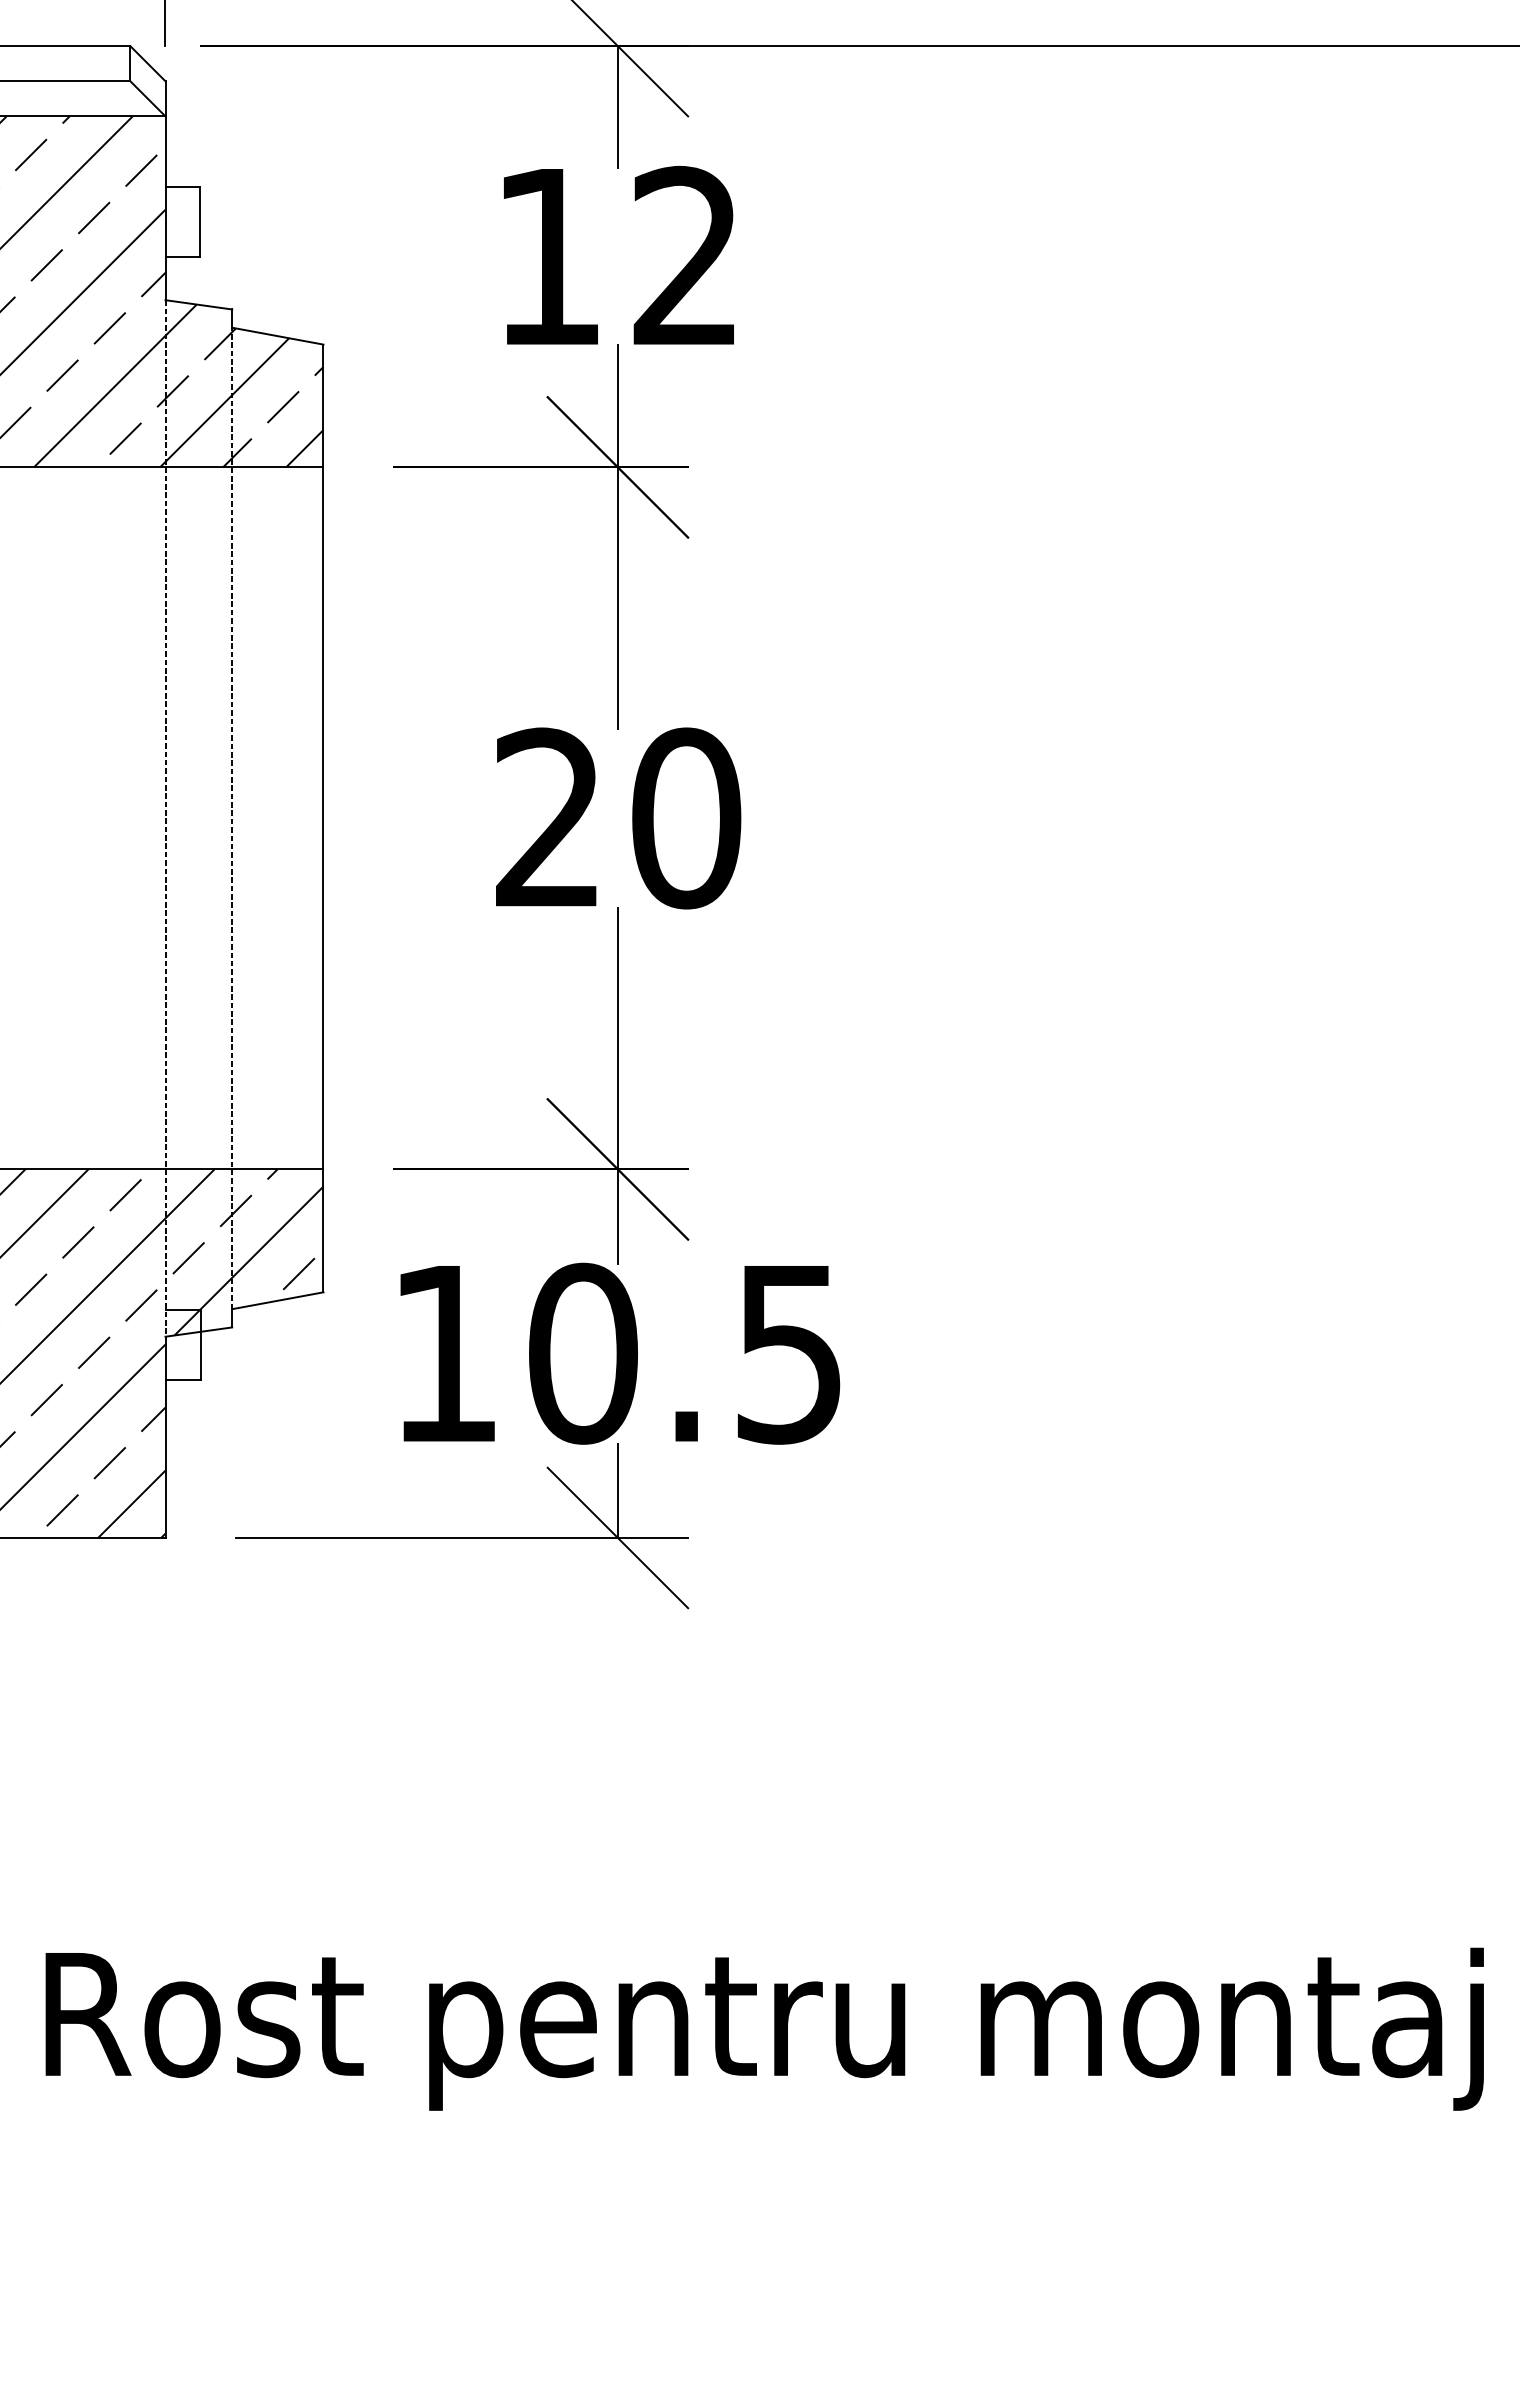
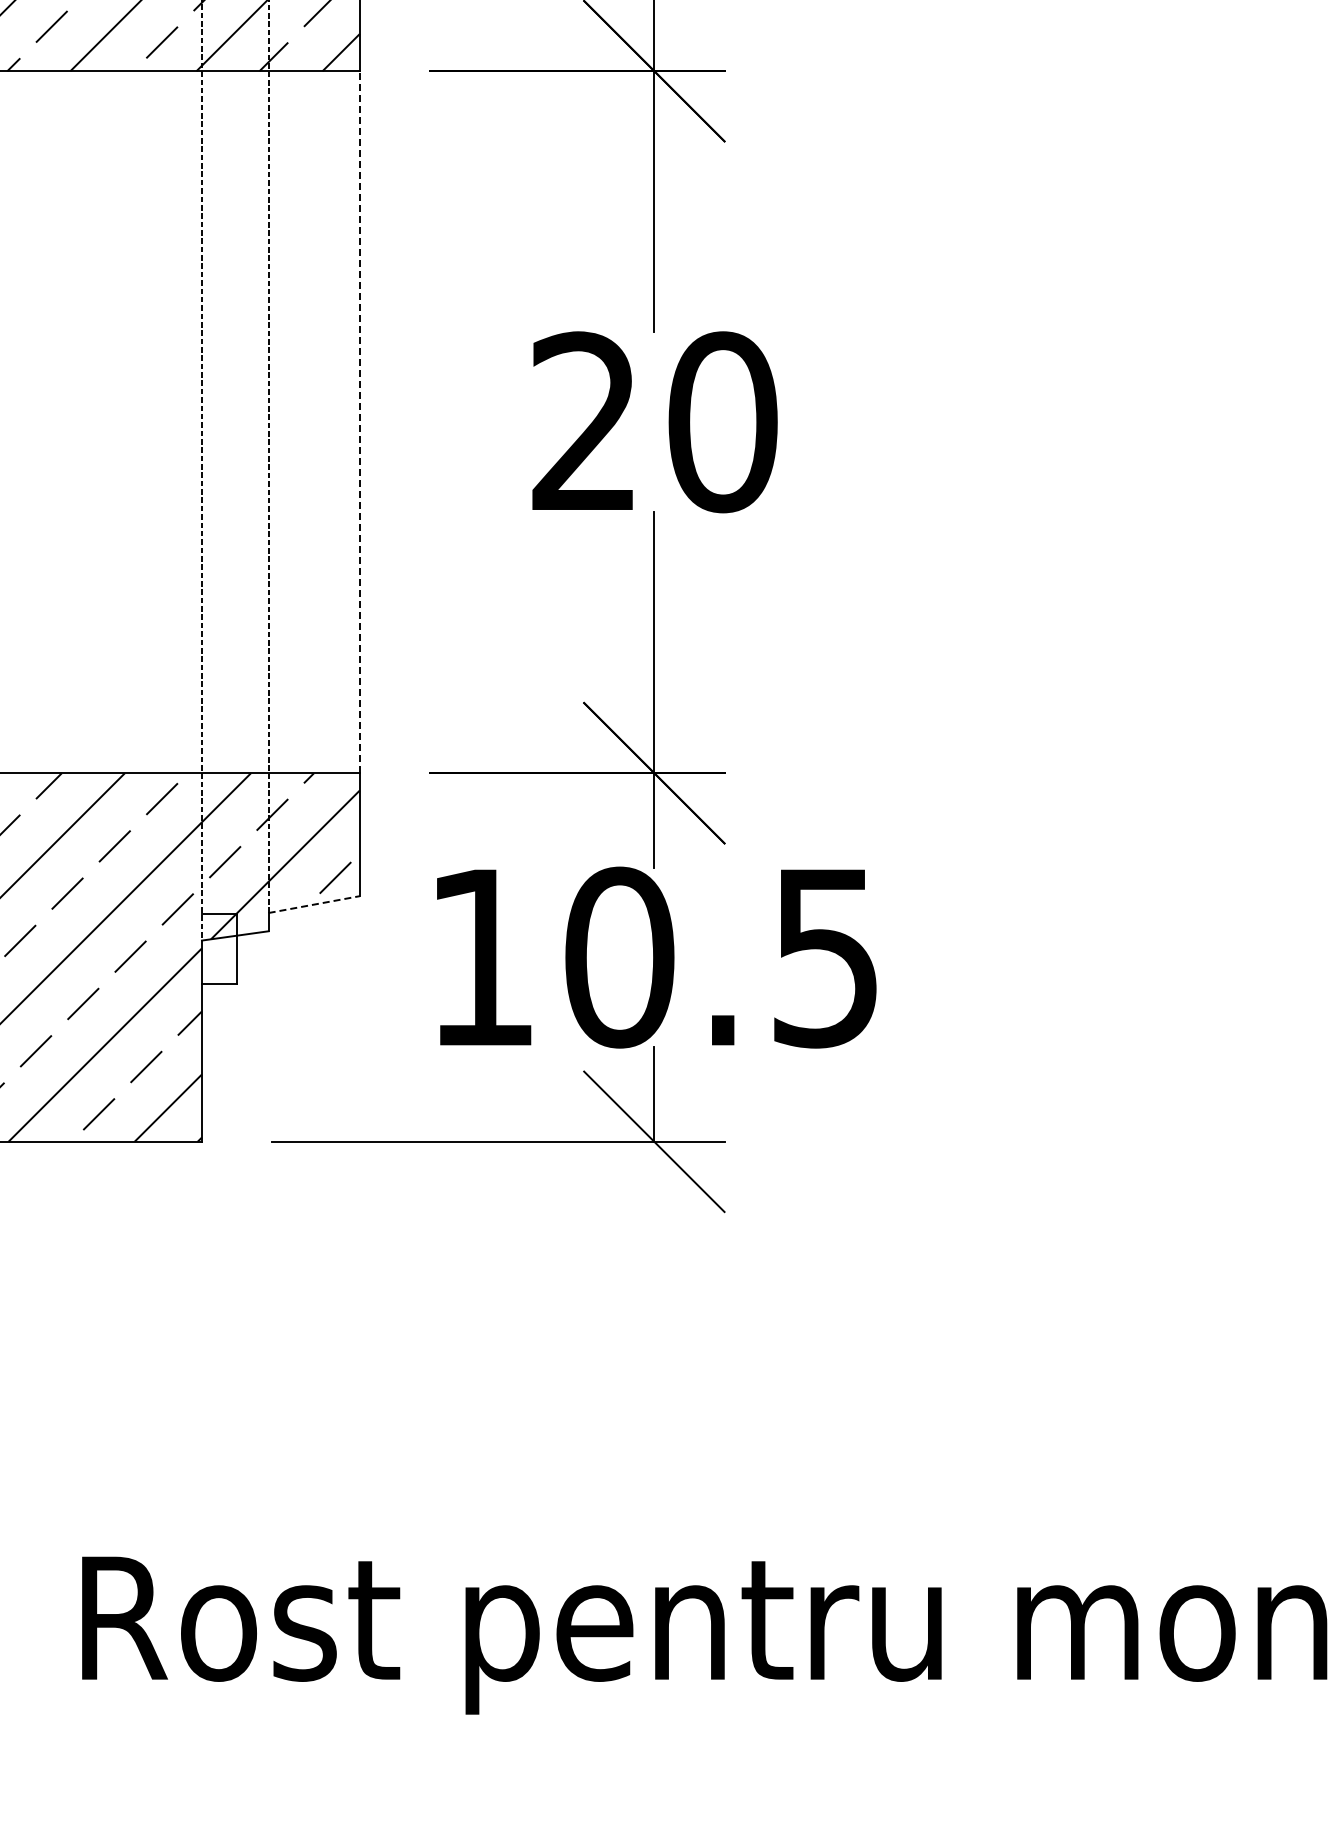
line: (323, 817) -> (359, 421), solid -> dashed
line: (278, 1300) -> (314, 904), solid -> dashed

